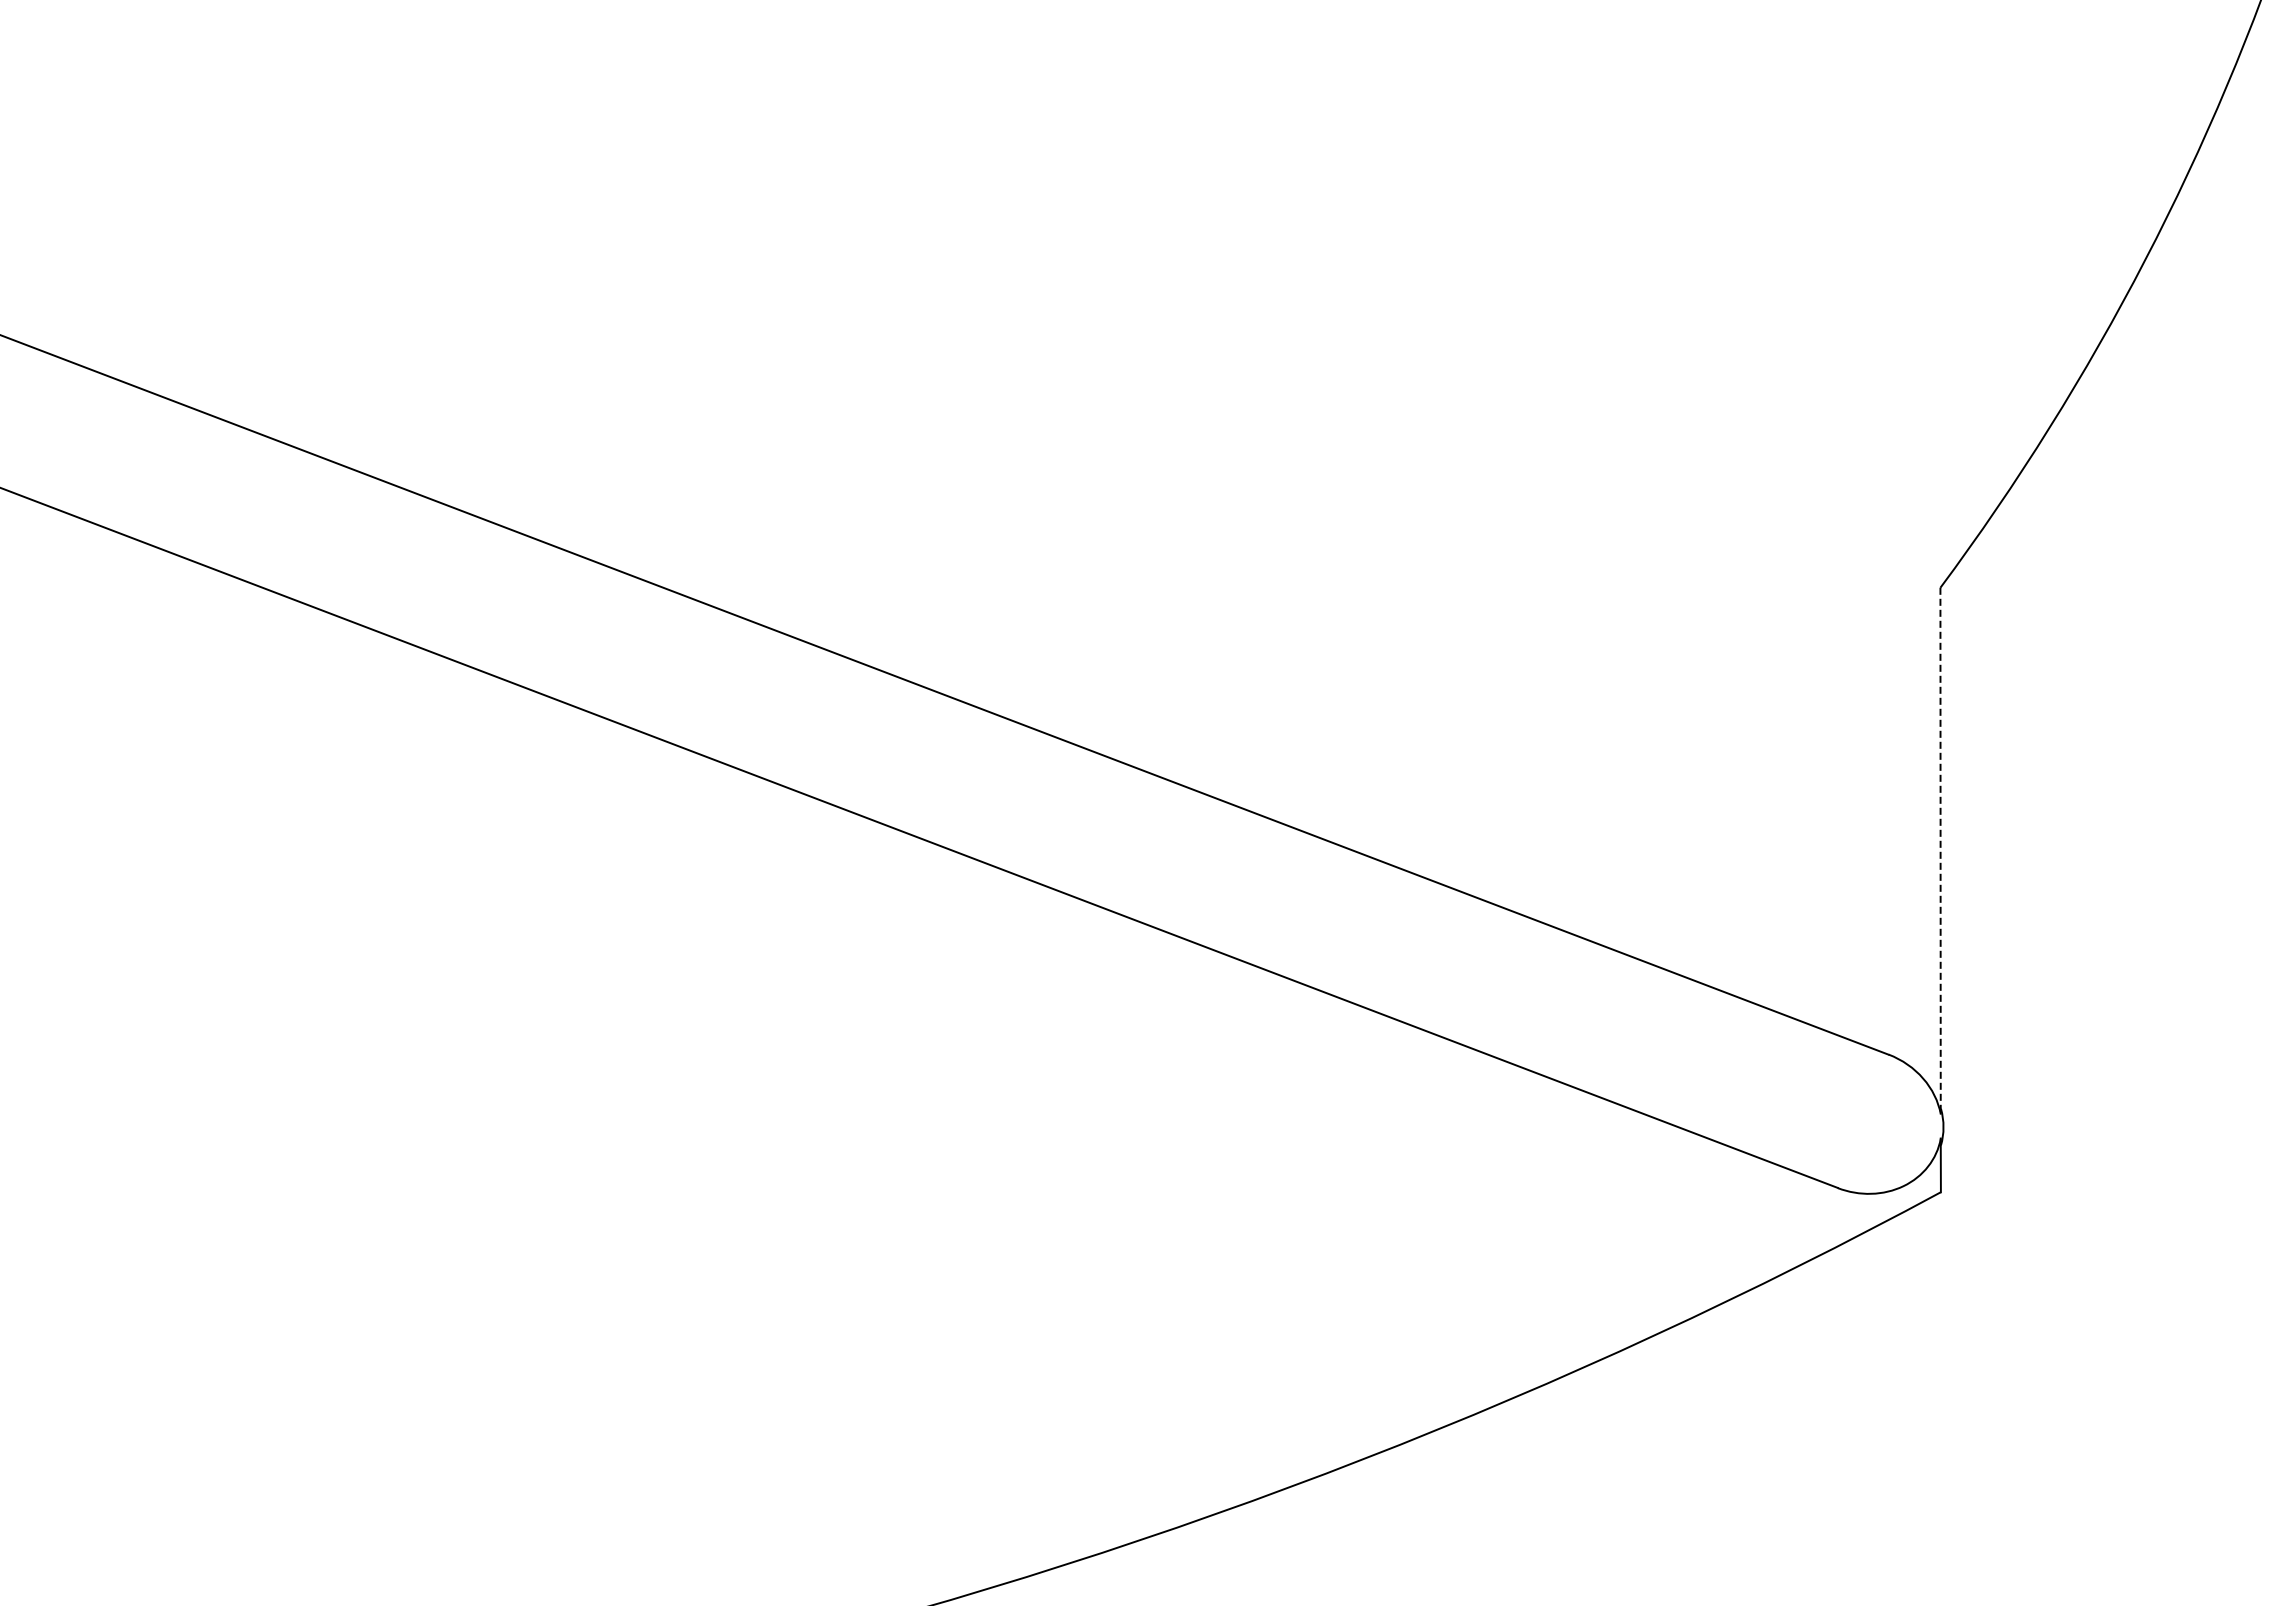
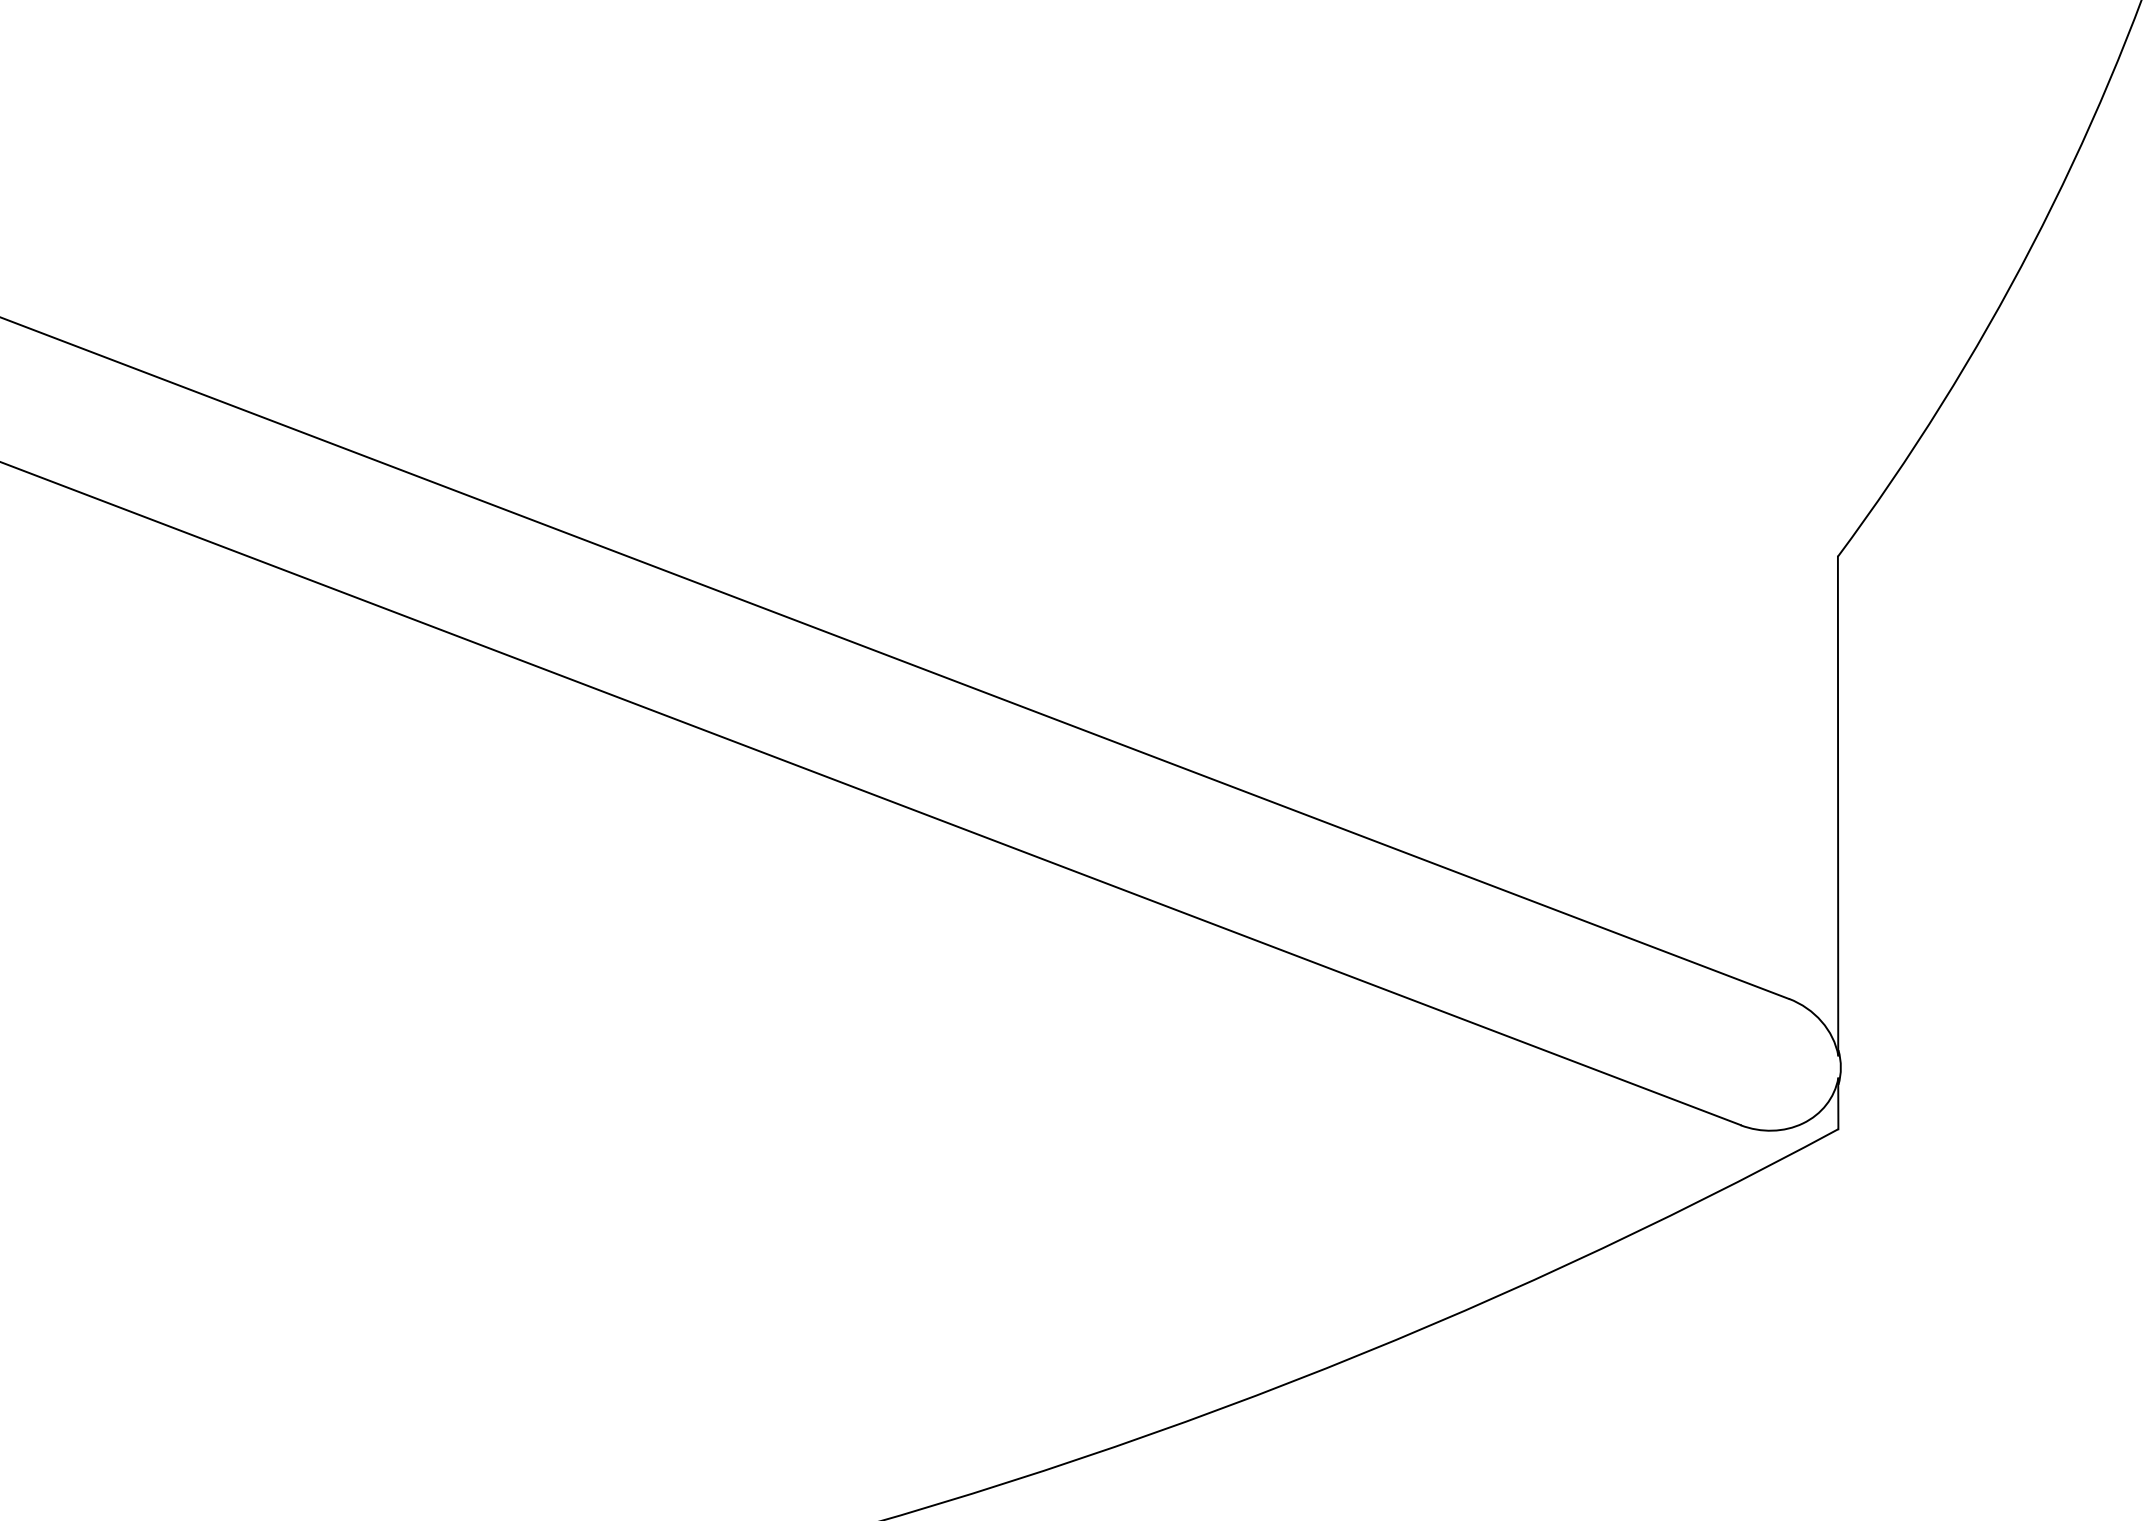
line: (1940, 851) -> (1837, 806), dashed -> solid

